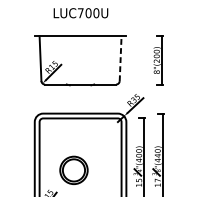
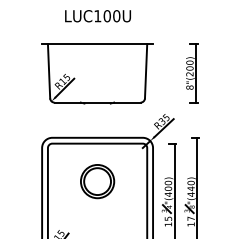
text: (80, 13) -> (97, 16), LUC700U -> LUC100U
line: (120, 58) -> (146, 70), dashed -> solid
part: (73, 170) -> (97, 181), moved

